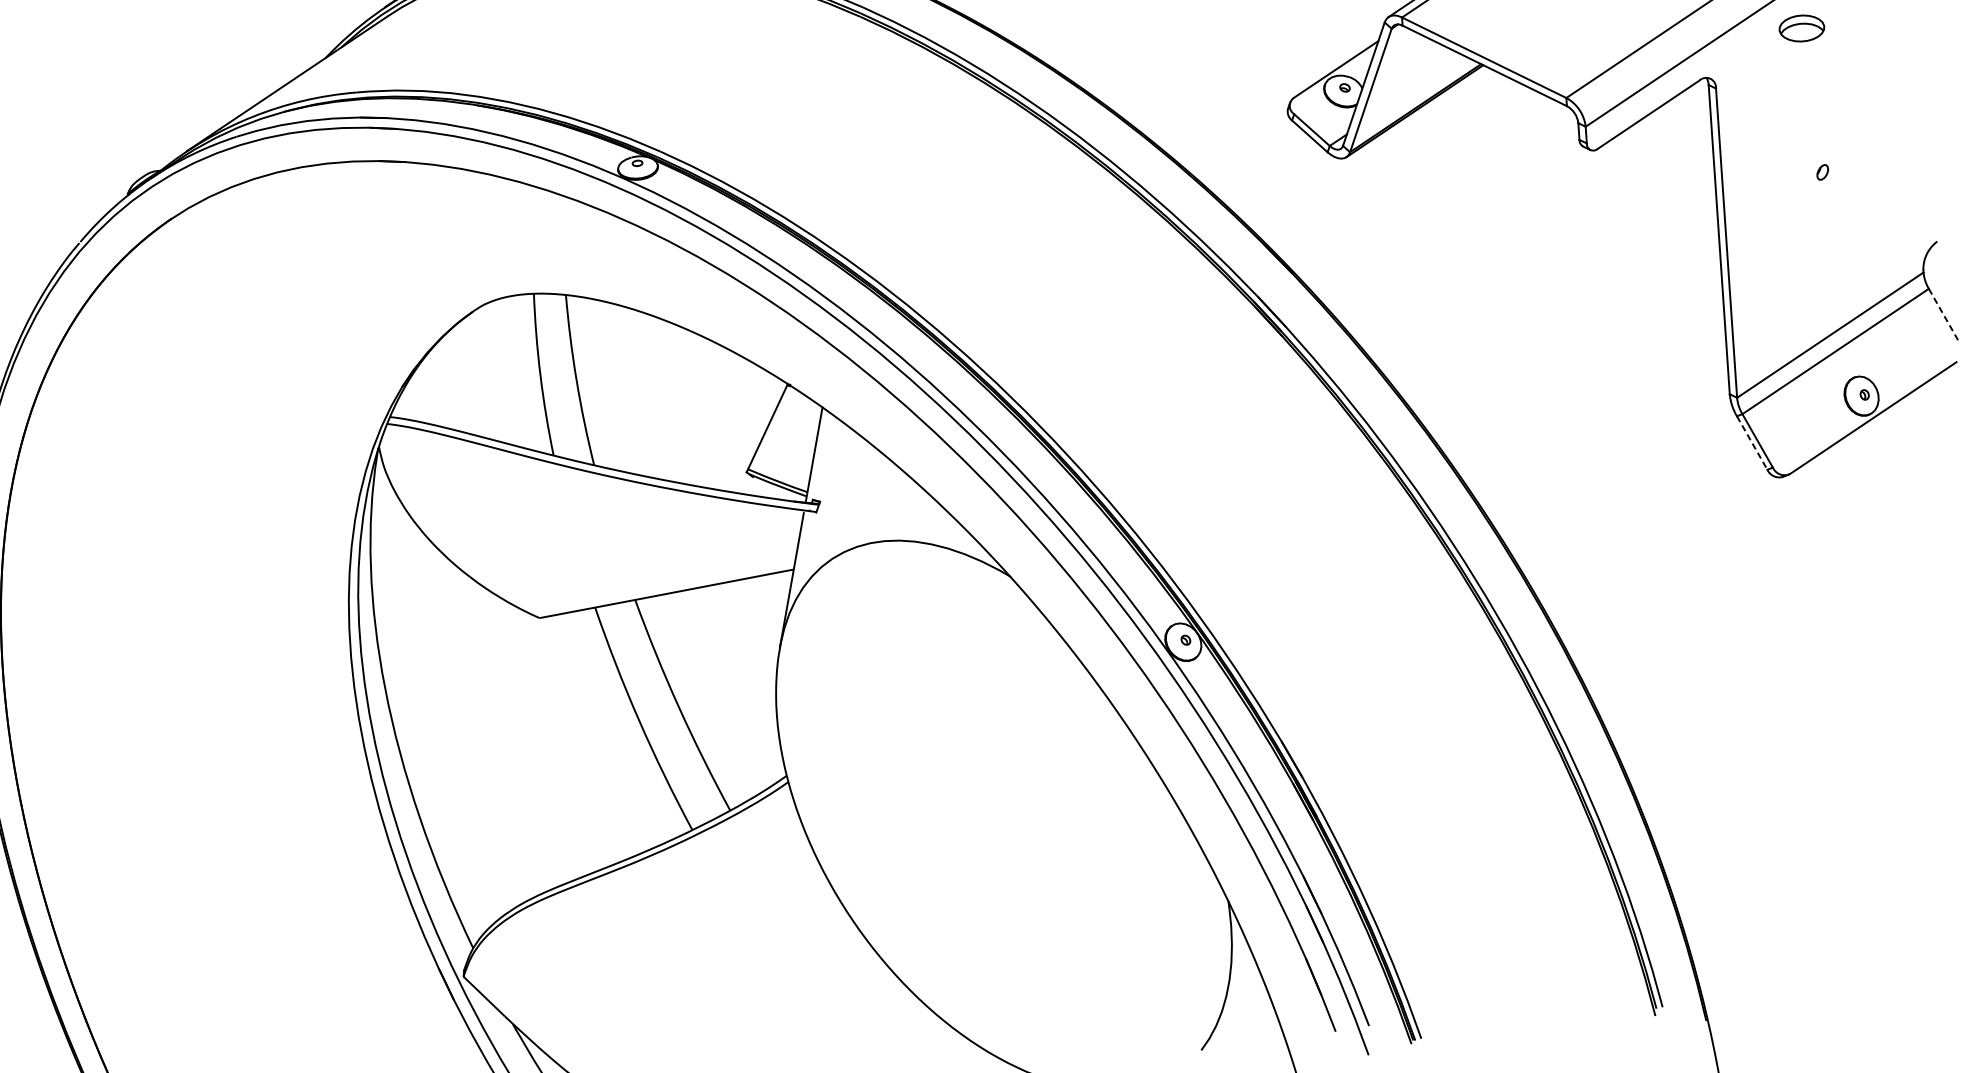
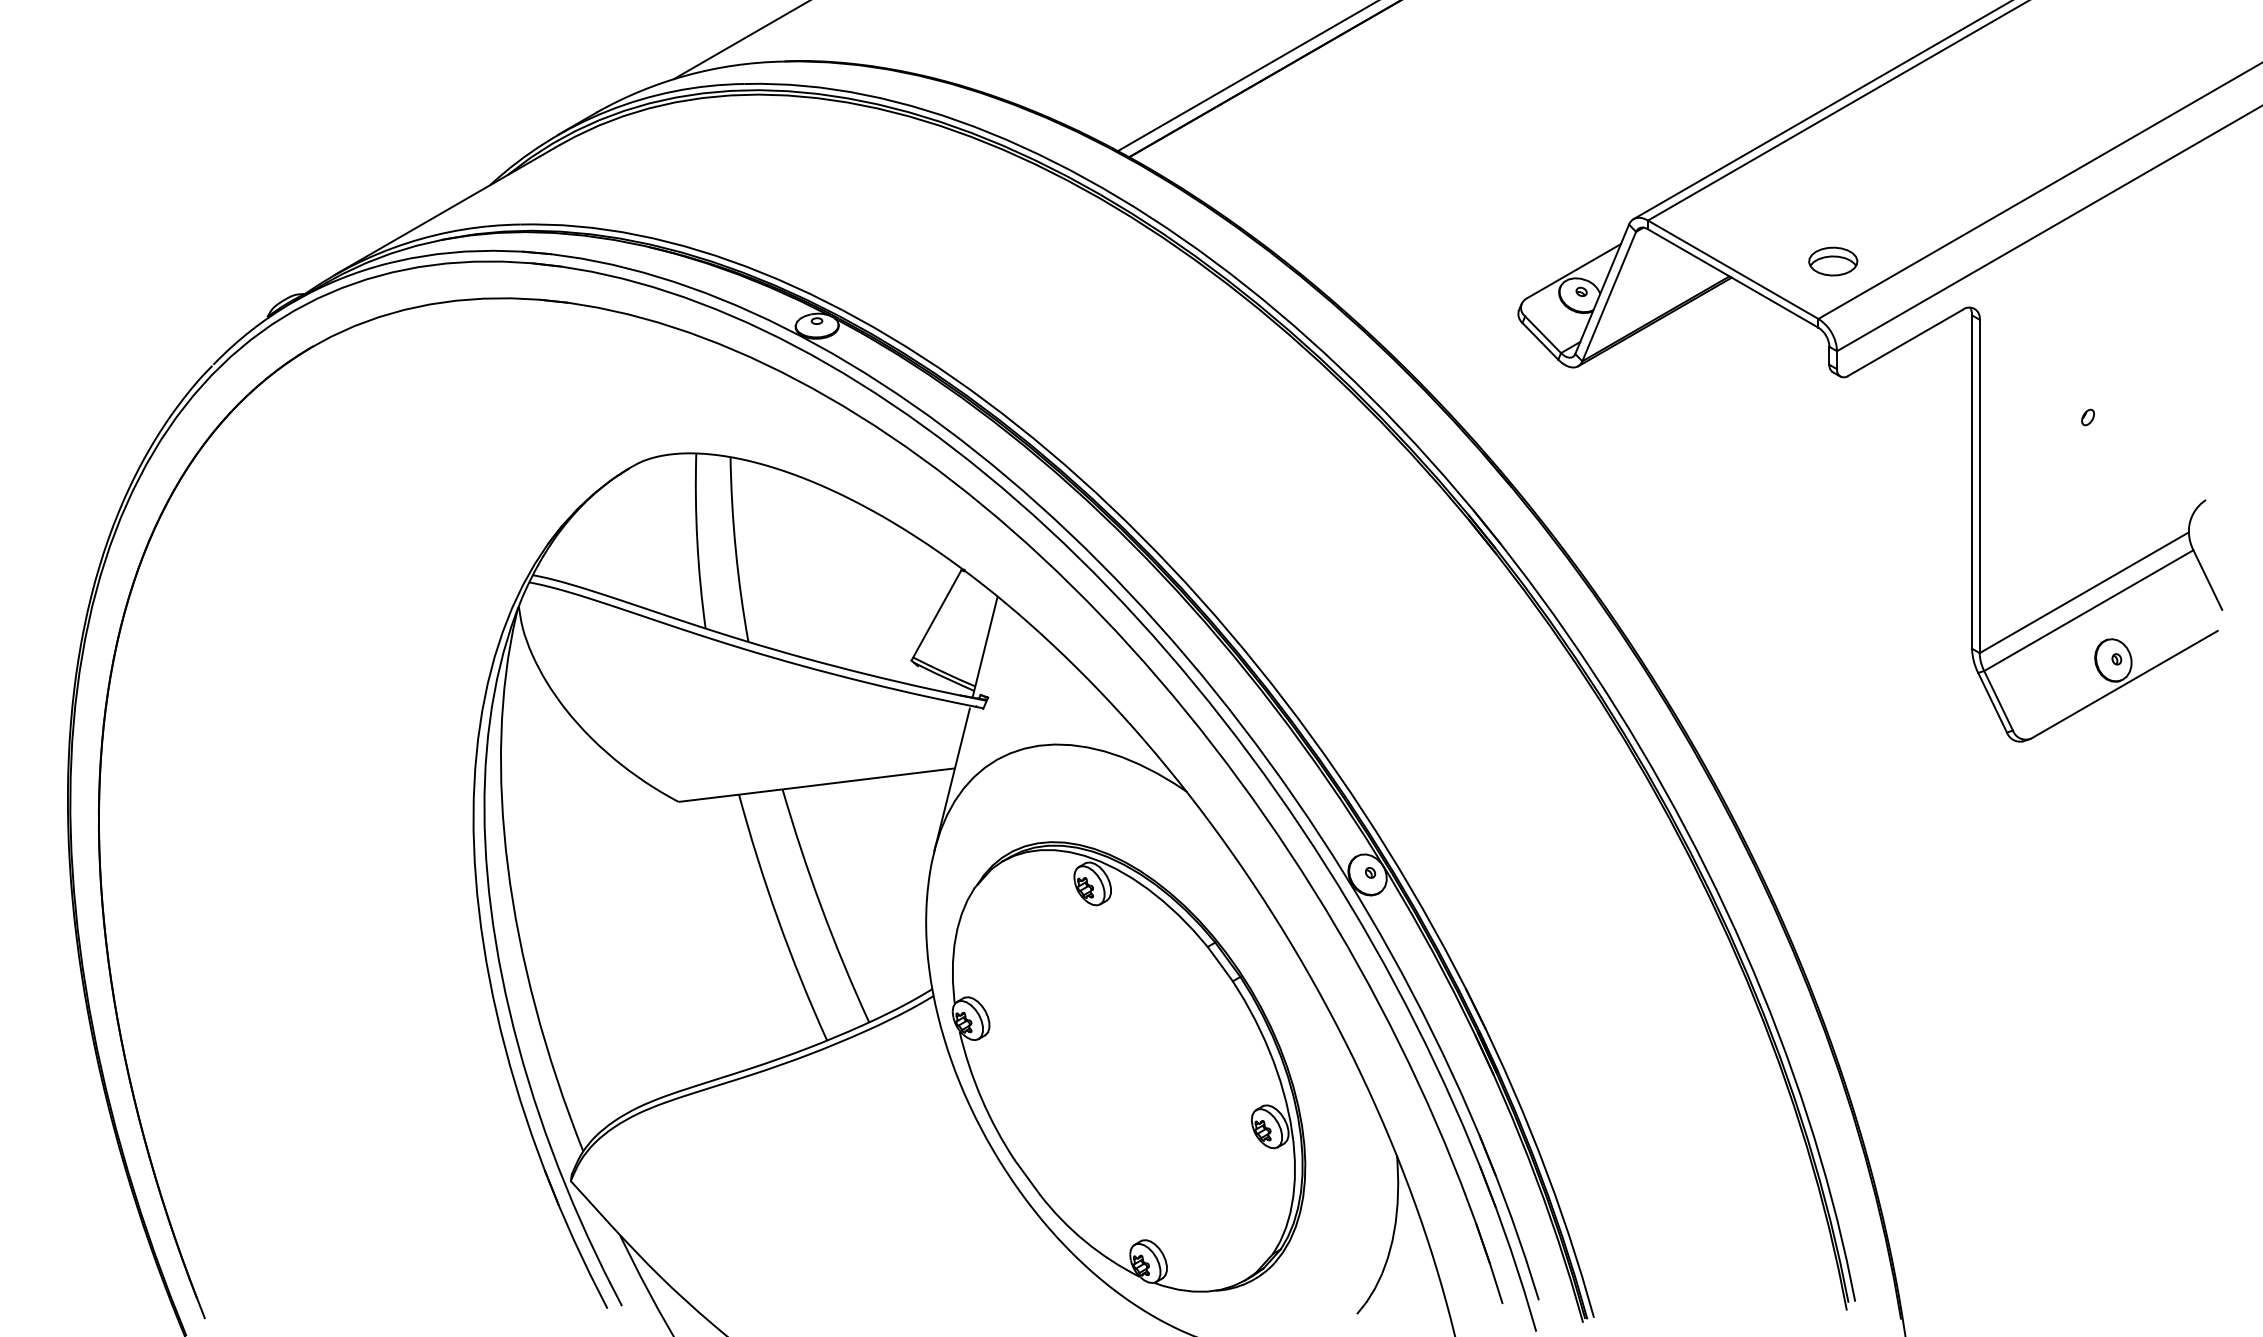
part: (1802, 28) -> (1833, 261), moved
line: (1944, 315) -> (2208, 580), dashed -> solid
line: (1752, 443) -> (1992, 703), dashed -> solid
part: (973, 835) -> (1128, 1066), added

